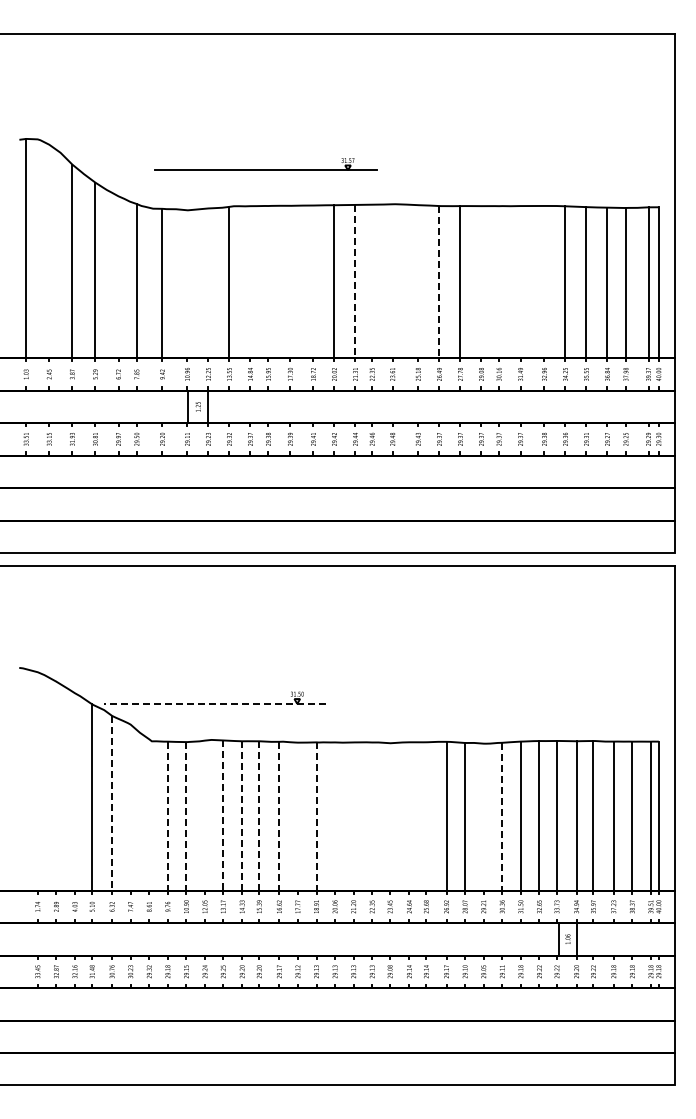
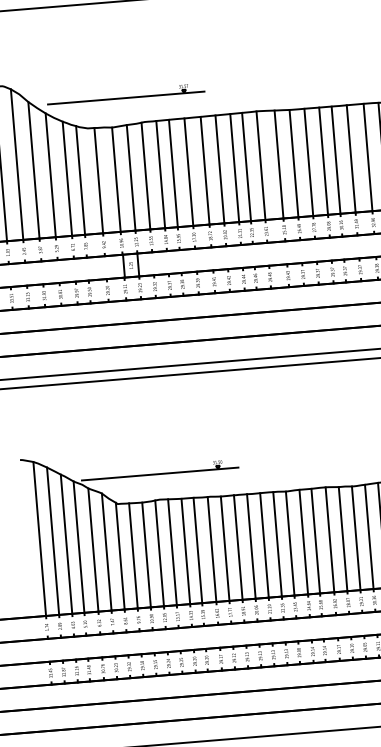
part: (265, 164) -> (125, 93), moved
line: (49, 251) -> (17, 164), added
line: (118, 277) -> (67, 178), added
line: (290, 281) -> (188, 171), added
line: (313, 281) -> (205, 170), added
line: (355, 281) -> (234, 168), dashed -> solid
line: (372, 281) -> (246, 167), added
line: (392, 281) -> (260, 165), added
line: (418, 281) -> (279, 164), added
line: (544, 281) -> (368, 157), added
line: (250, 282) -> (160, 174), added
line: (268, 282) -> (173, 173), added
line: (439, 282) -> (294, 163), dashed -> solid
line: (481, 282) -> (323, 161), added
line: (499, 282) -> (336, 160), added
line: (520, 282) -> (351, 159), added
line: (208, 283) -> (131, 177), added
line: (187, 284) -> (116, 179), added
line: (215, 703) -> (160, 473), dashed -> solid
line: (37, 781) -> (39, 539), added
line: (56, 785) -> (53, 540), added
line: (74, 791) -> (66, 543), added
line: (112, 803) -> (93, 550), dashed -> solid
line: (130, 807) -> (106, 551), added
line: (149, 814) -> (120, 555), added
line: (205, 815) -> (159, 553), added
line: (242, 815) -> (186, 551), dashed -> solid
line: (259, 815) -> (198, 550), dashed -> solid
line: (167, 816) -> (133, 556), dashed -> solid
line: (186, 816) -> (146, 555), dashed -> solid
line: (223, 816) -> (172, 552), dashed -> solid
line: (279, 816) -> (212, 549), dashed -> solid
line: (297, 816) -> (224, 548), added
line: (335, 816) -> (251, 546), added
line: (353, 816) -> (264, 545), added
line: (372, 816) -> (277, 544), added
line: (390, 816) -> (290, 543), added
line: (409, 816) -> (303, 542), added
line: (426, 816) -> (315, 541), added
line: (483, 816) -> (356, 537), added
line: (502, 816) -> (369, 536), dashed -> solid
line: (316, 817) -> (238, 548), dashed -> solid

